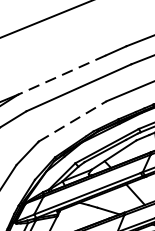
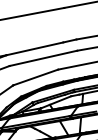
line: (61, 74) -> (34, 48), dashed -> solid
line: (72, 121) -> (35, 77), dashed -> solid

